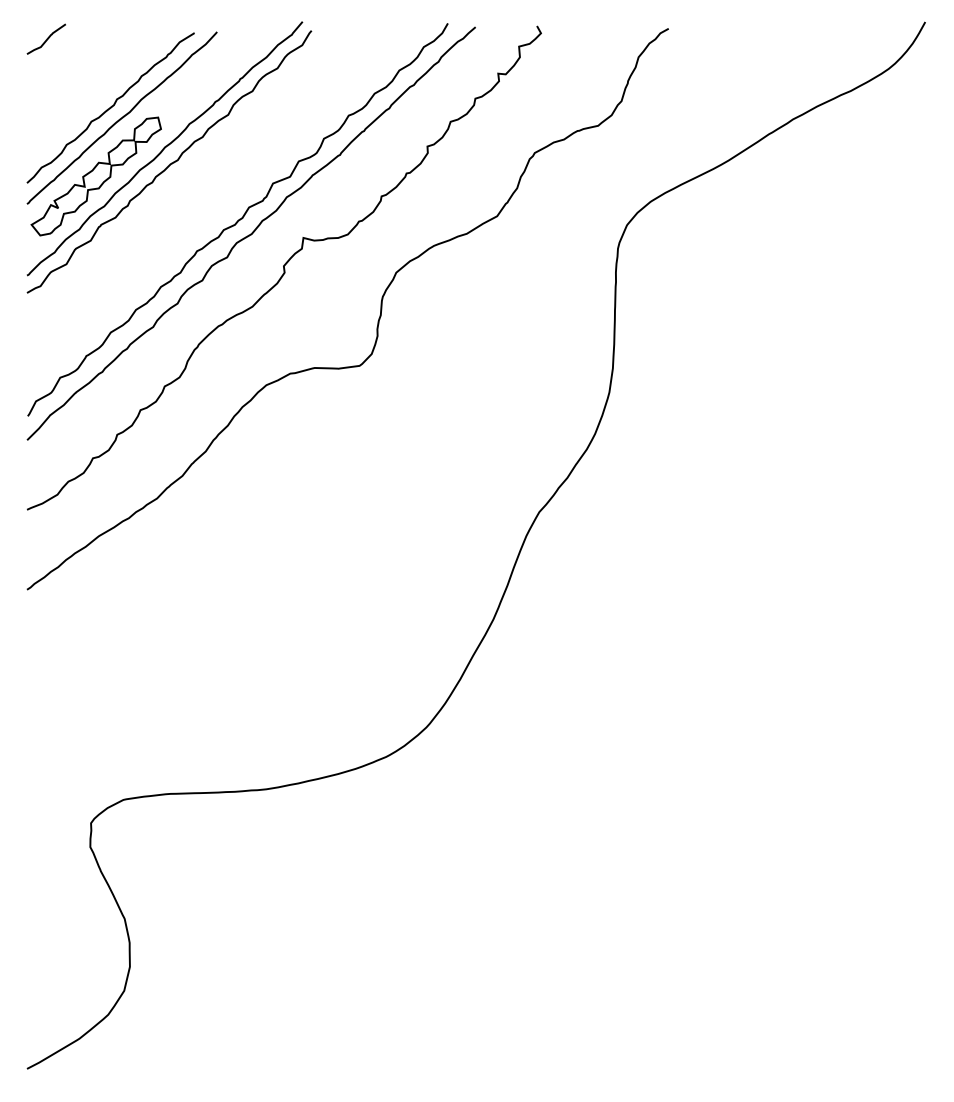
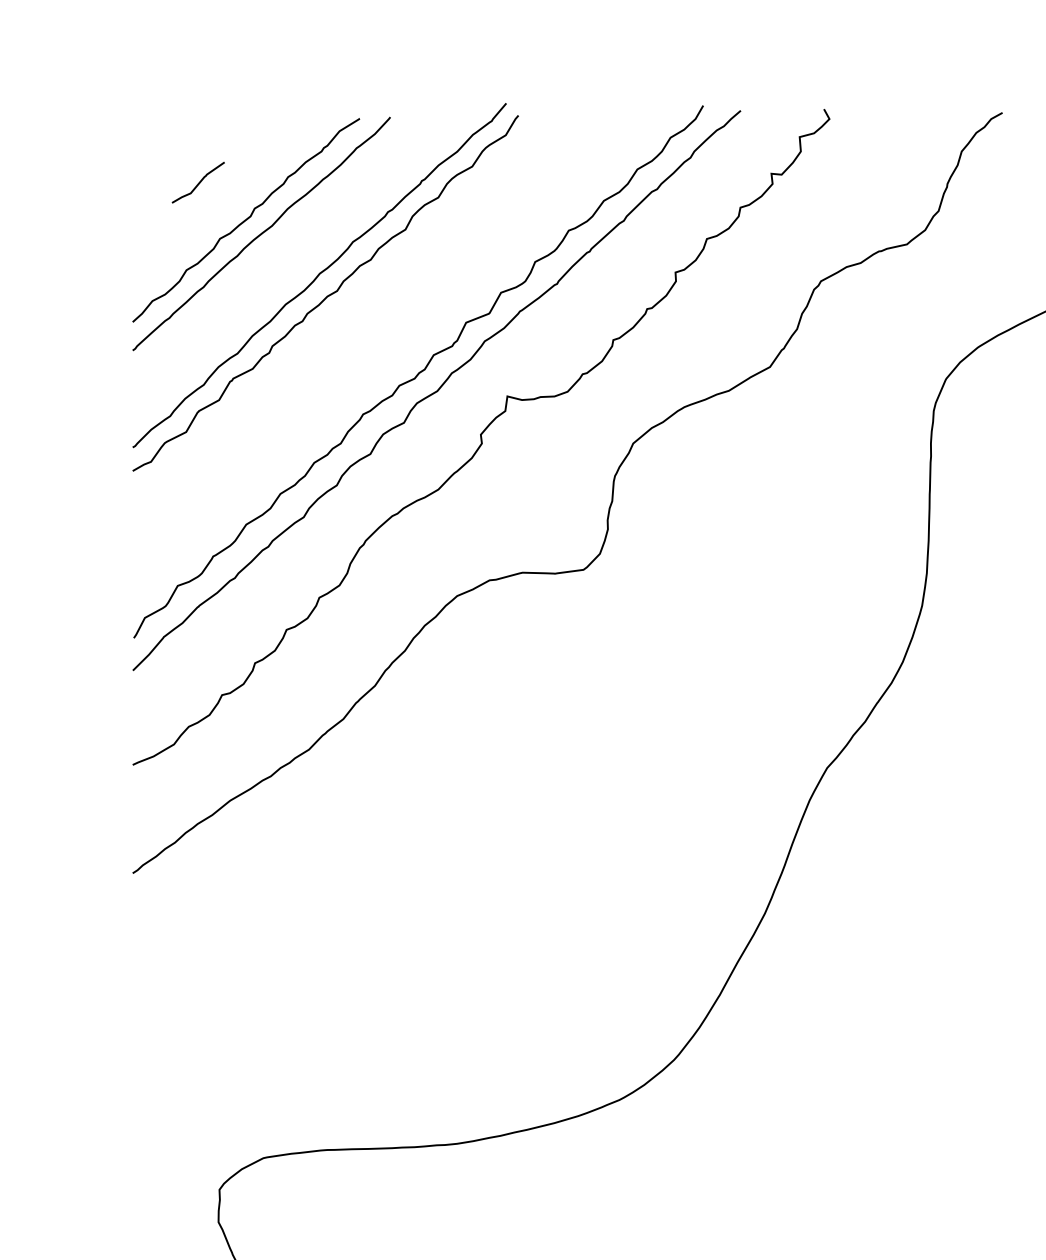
curve: (46, 38) -> (198, 181), moved
part: (95, 176) -> (225, 313), removed

